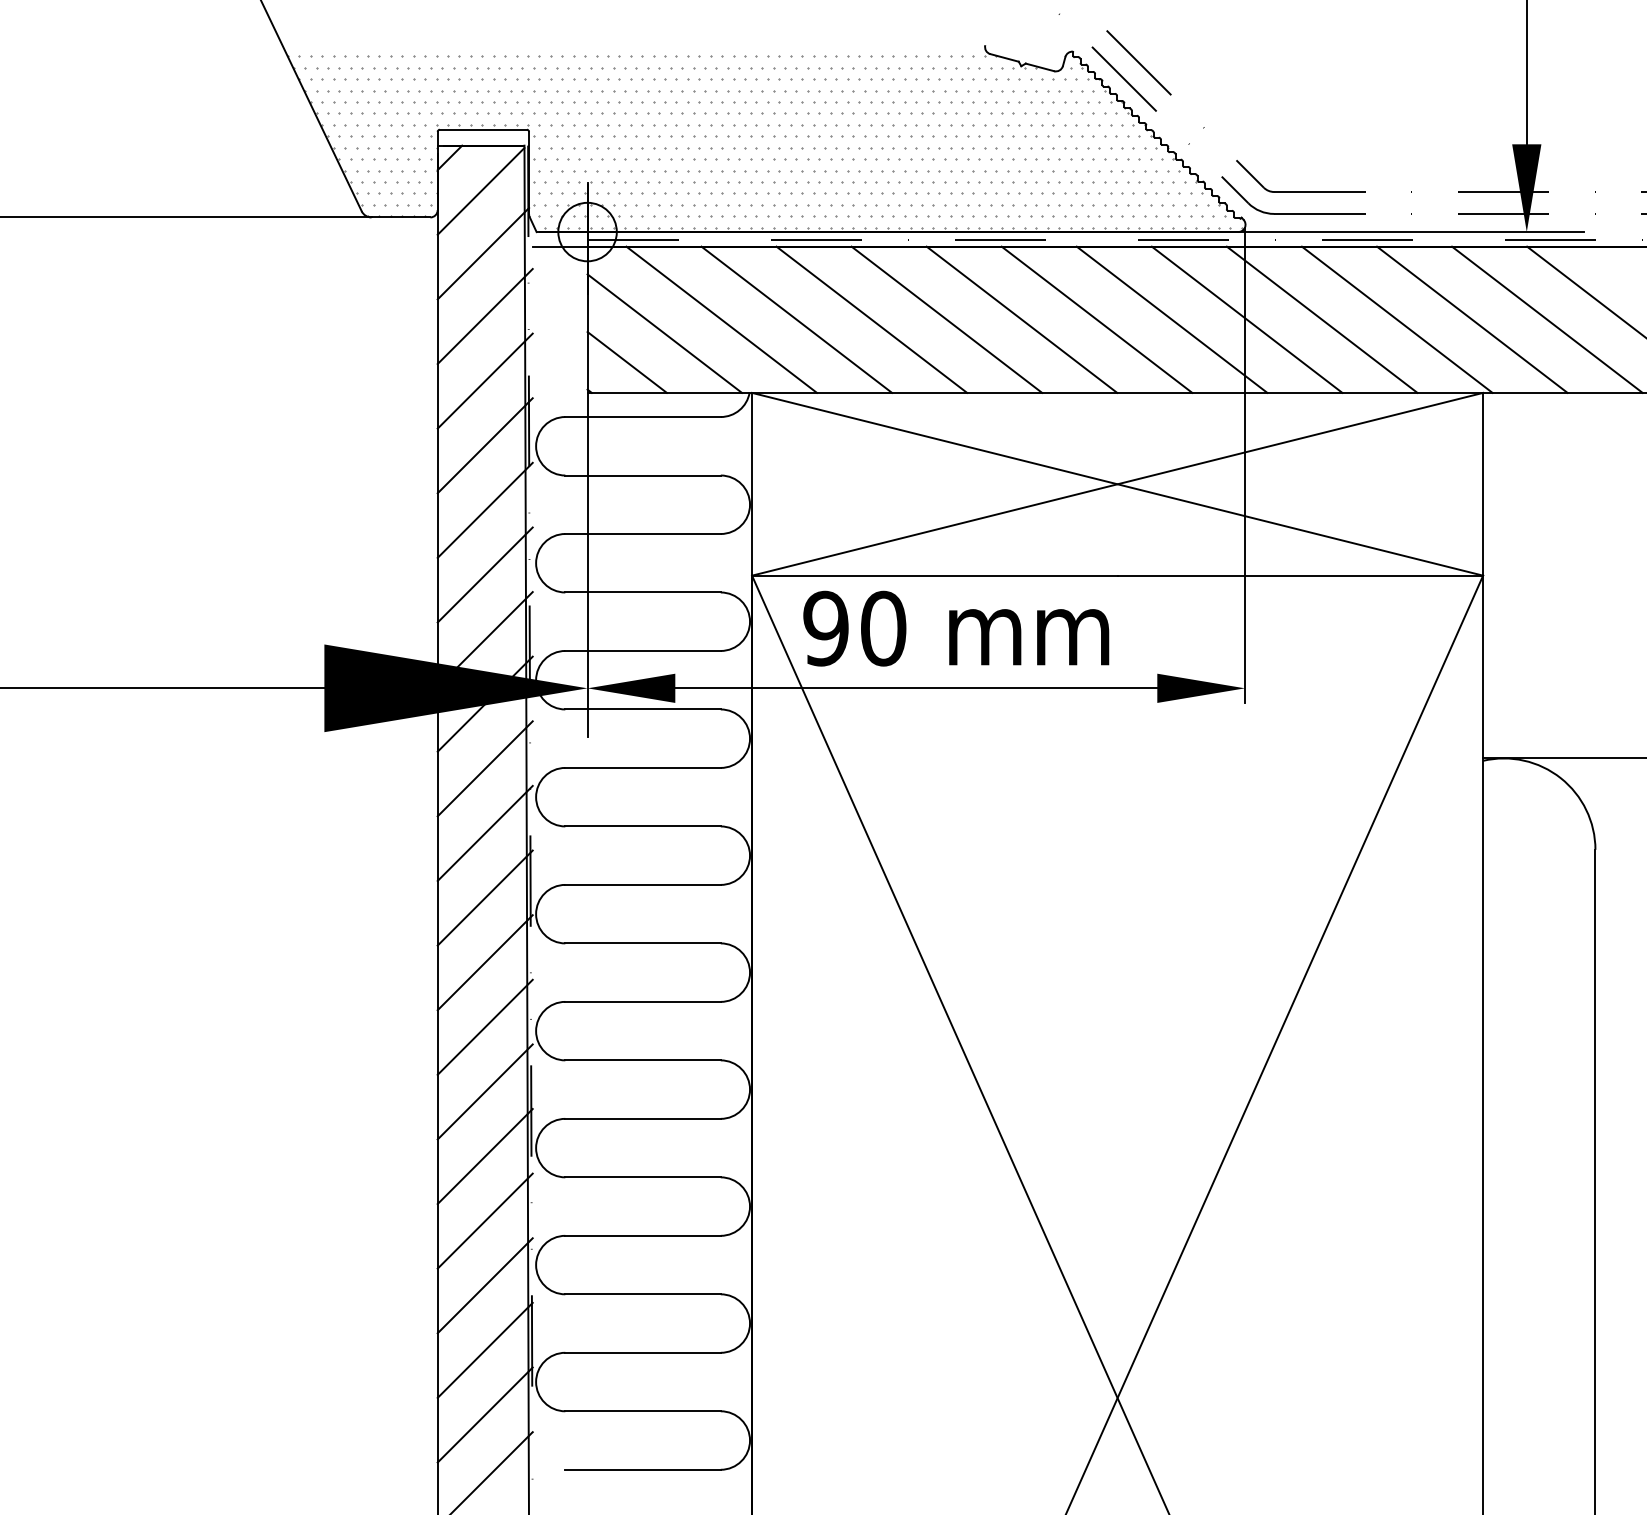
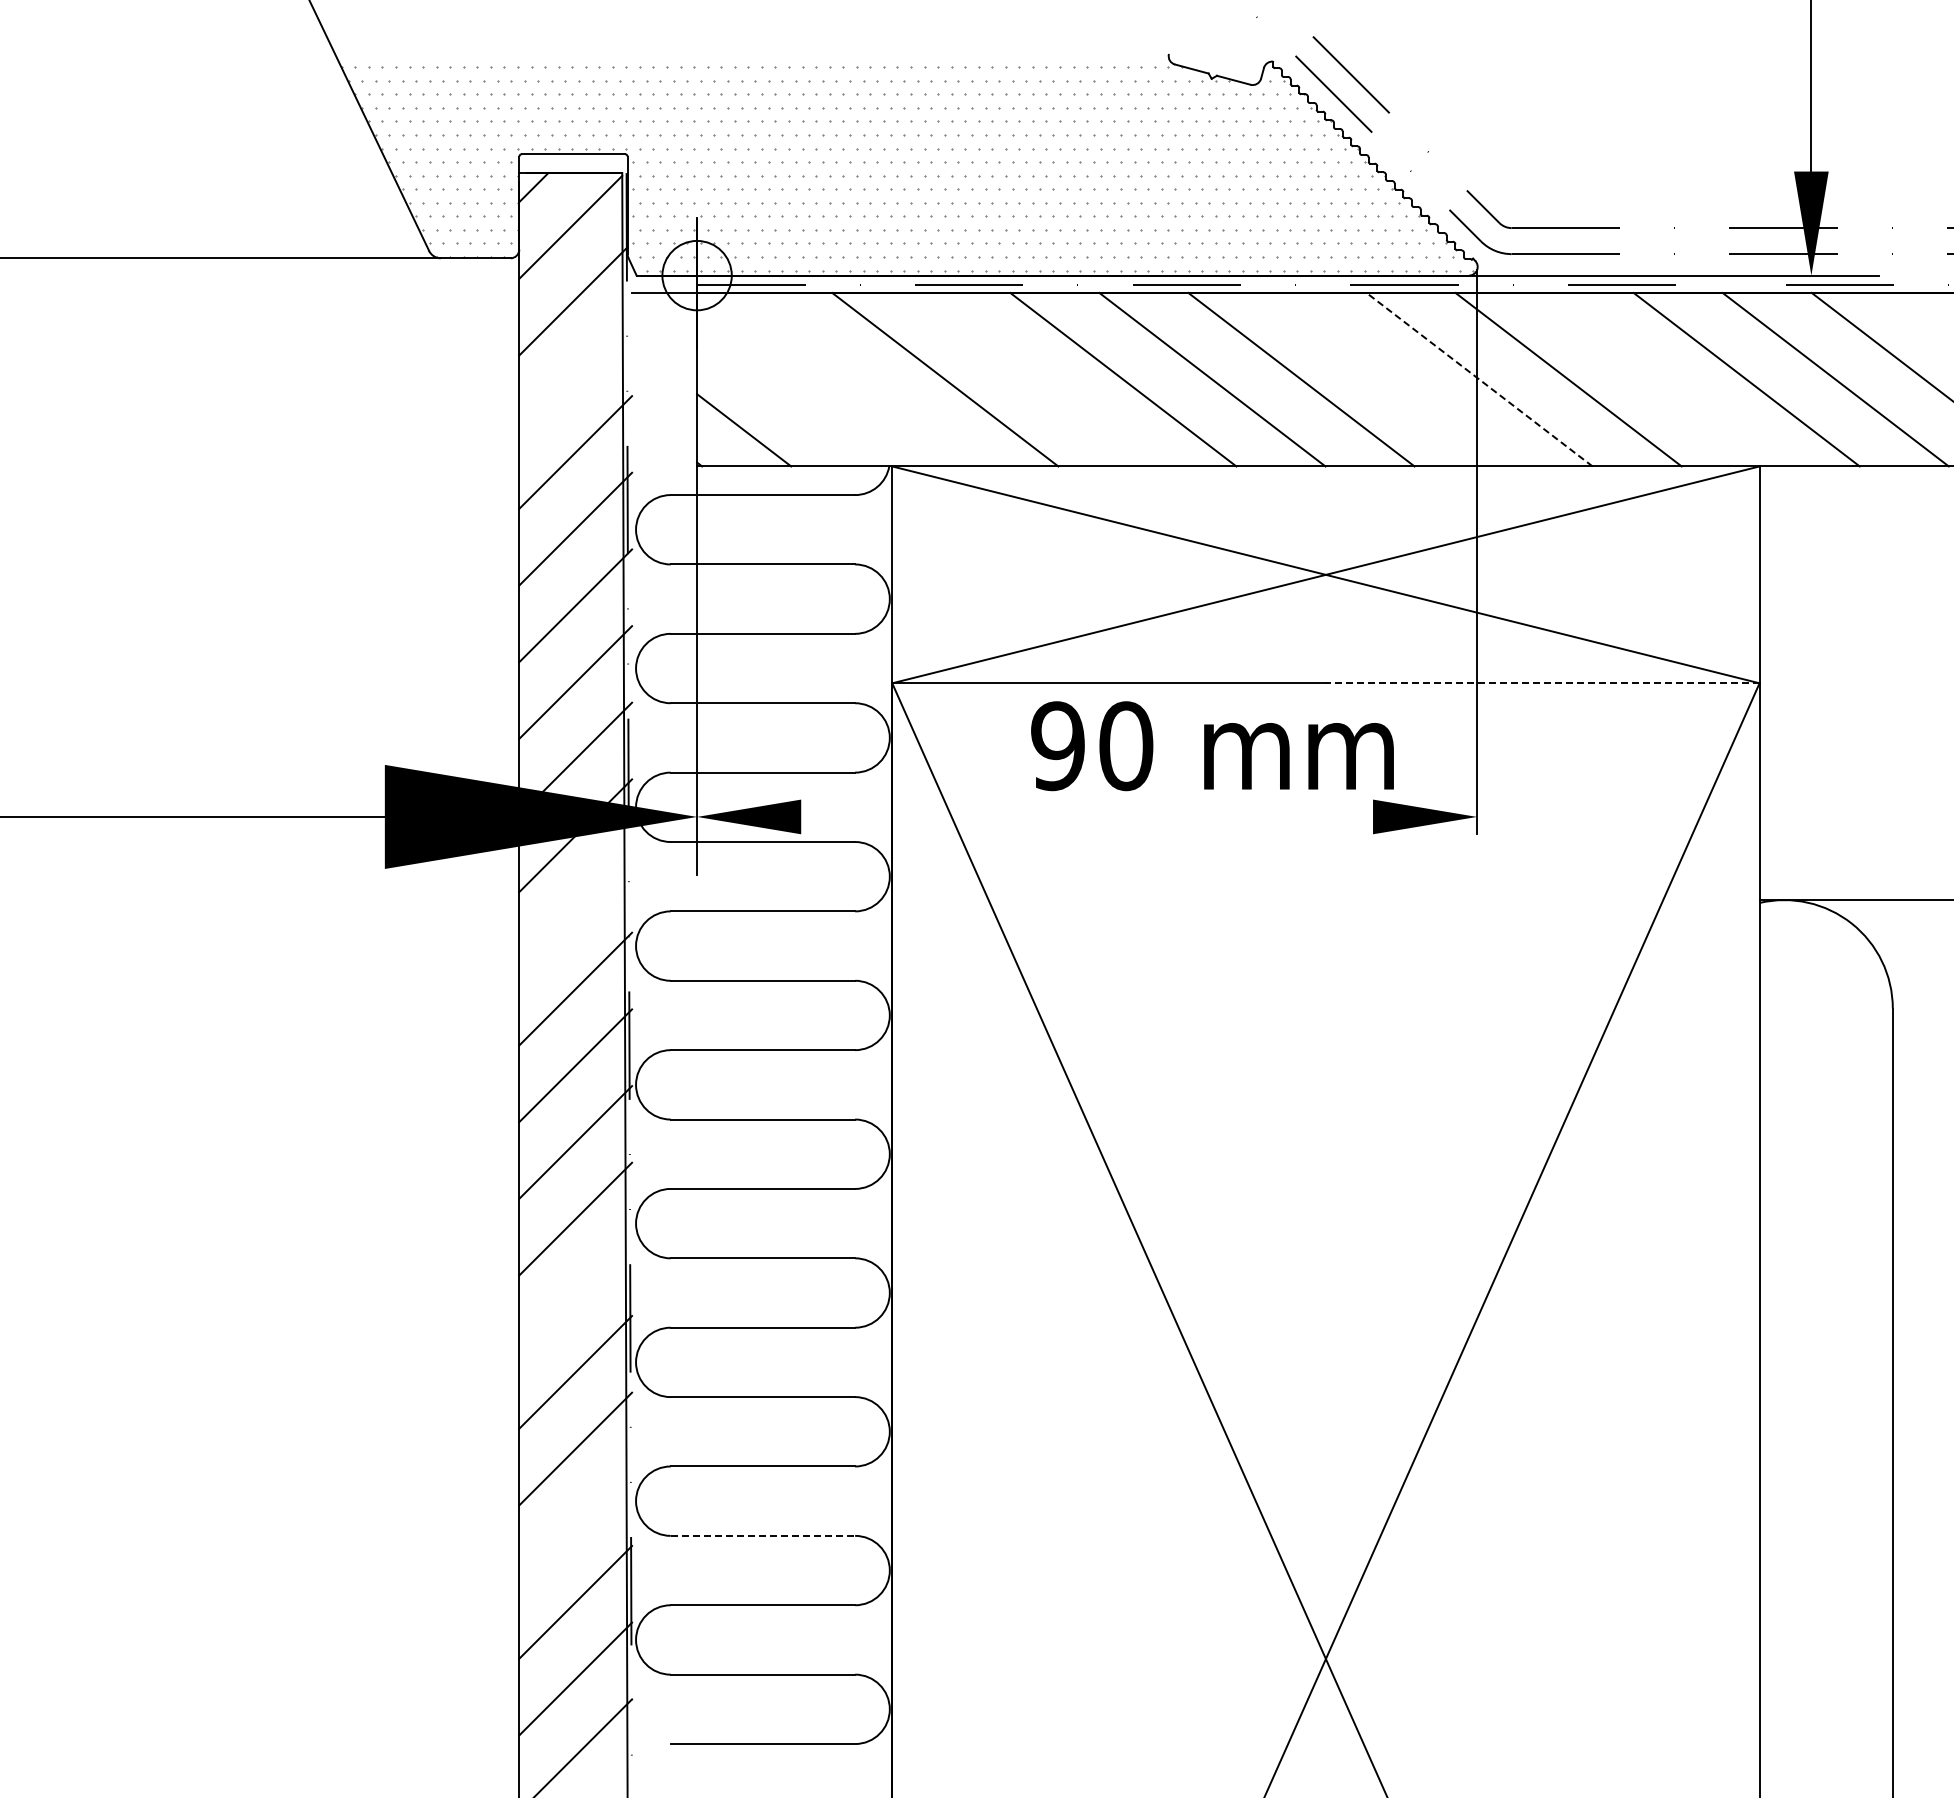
line: (485, 316) -> (575, 375), removed
line: (721, 319) -> (856, 379), removed
line: (871, 319) -> (1034, 379), removed
line: (1172, 319) -> (1390, 379), removed
line: (1247, 319) -> (1479, 379), solid -> dashed
line: (1397, 319) -> (1657, 379), removed
line: (664, 333) -> (788, 395), removed
line: (1300, 575) -> (1542, 683), solid -> dashed
text: (956, 628) -> (1212, 746), moved
line: (916, 687) -> (1087, 816), removed
line: (485, 768) -> (575, 912), removed
line: (485, 1091) -> (575, 1295), removed
line: (485, 1285) -> (575, 1525), removed
line: (643, 1294) -> (763, 1535), solid -> dashed

